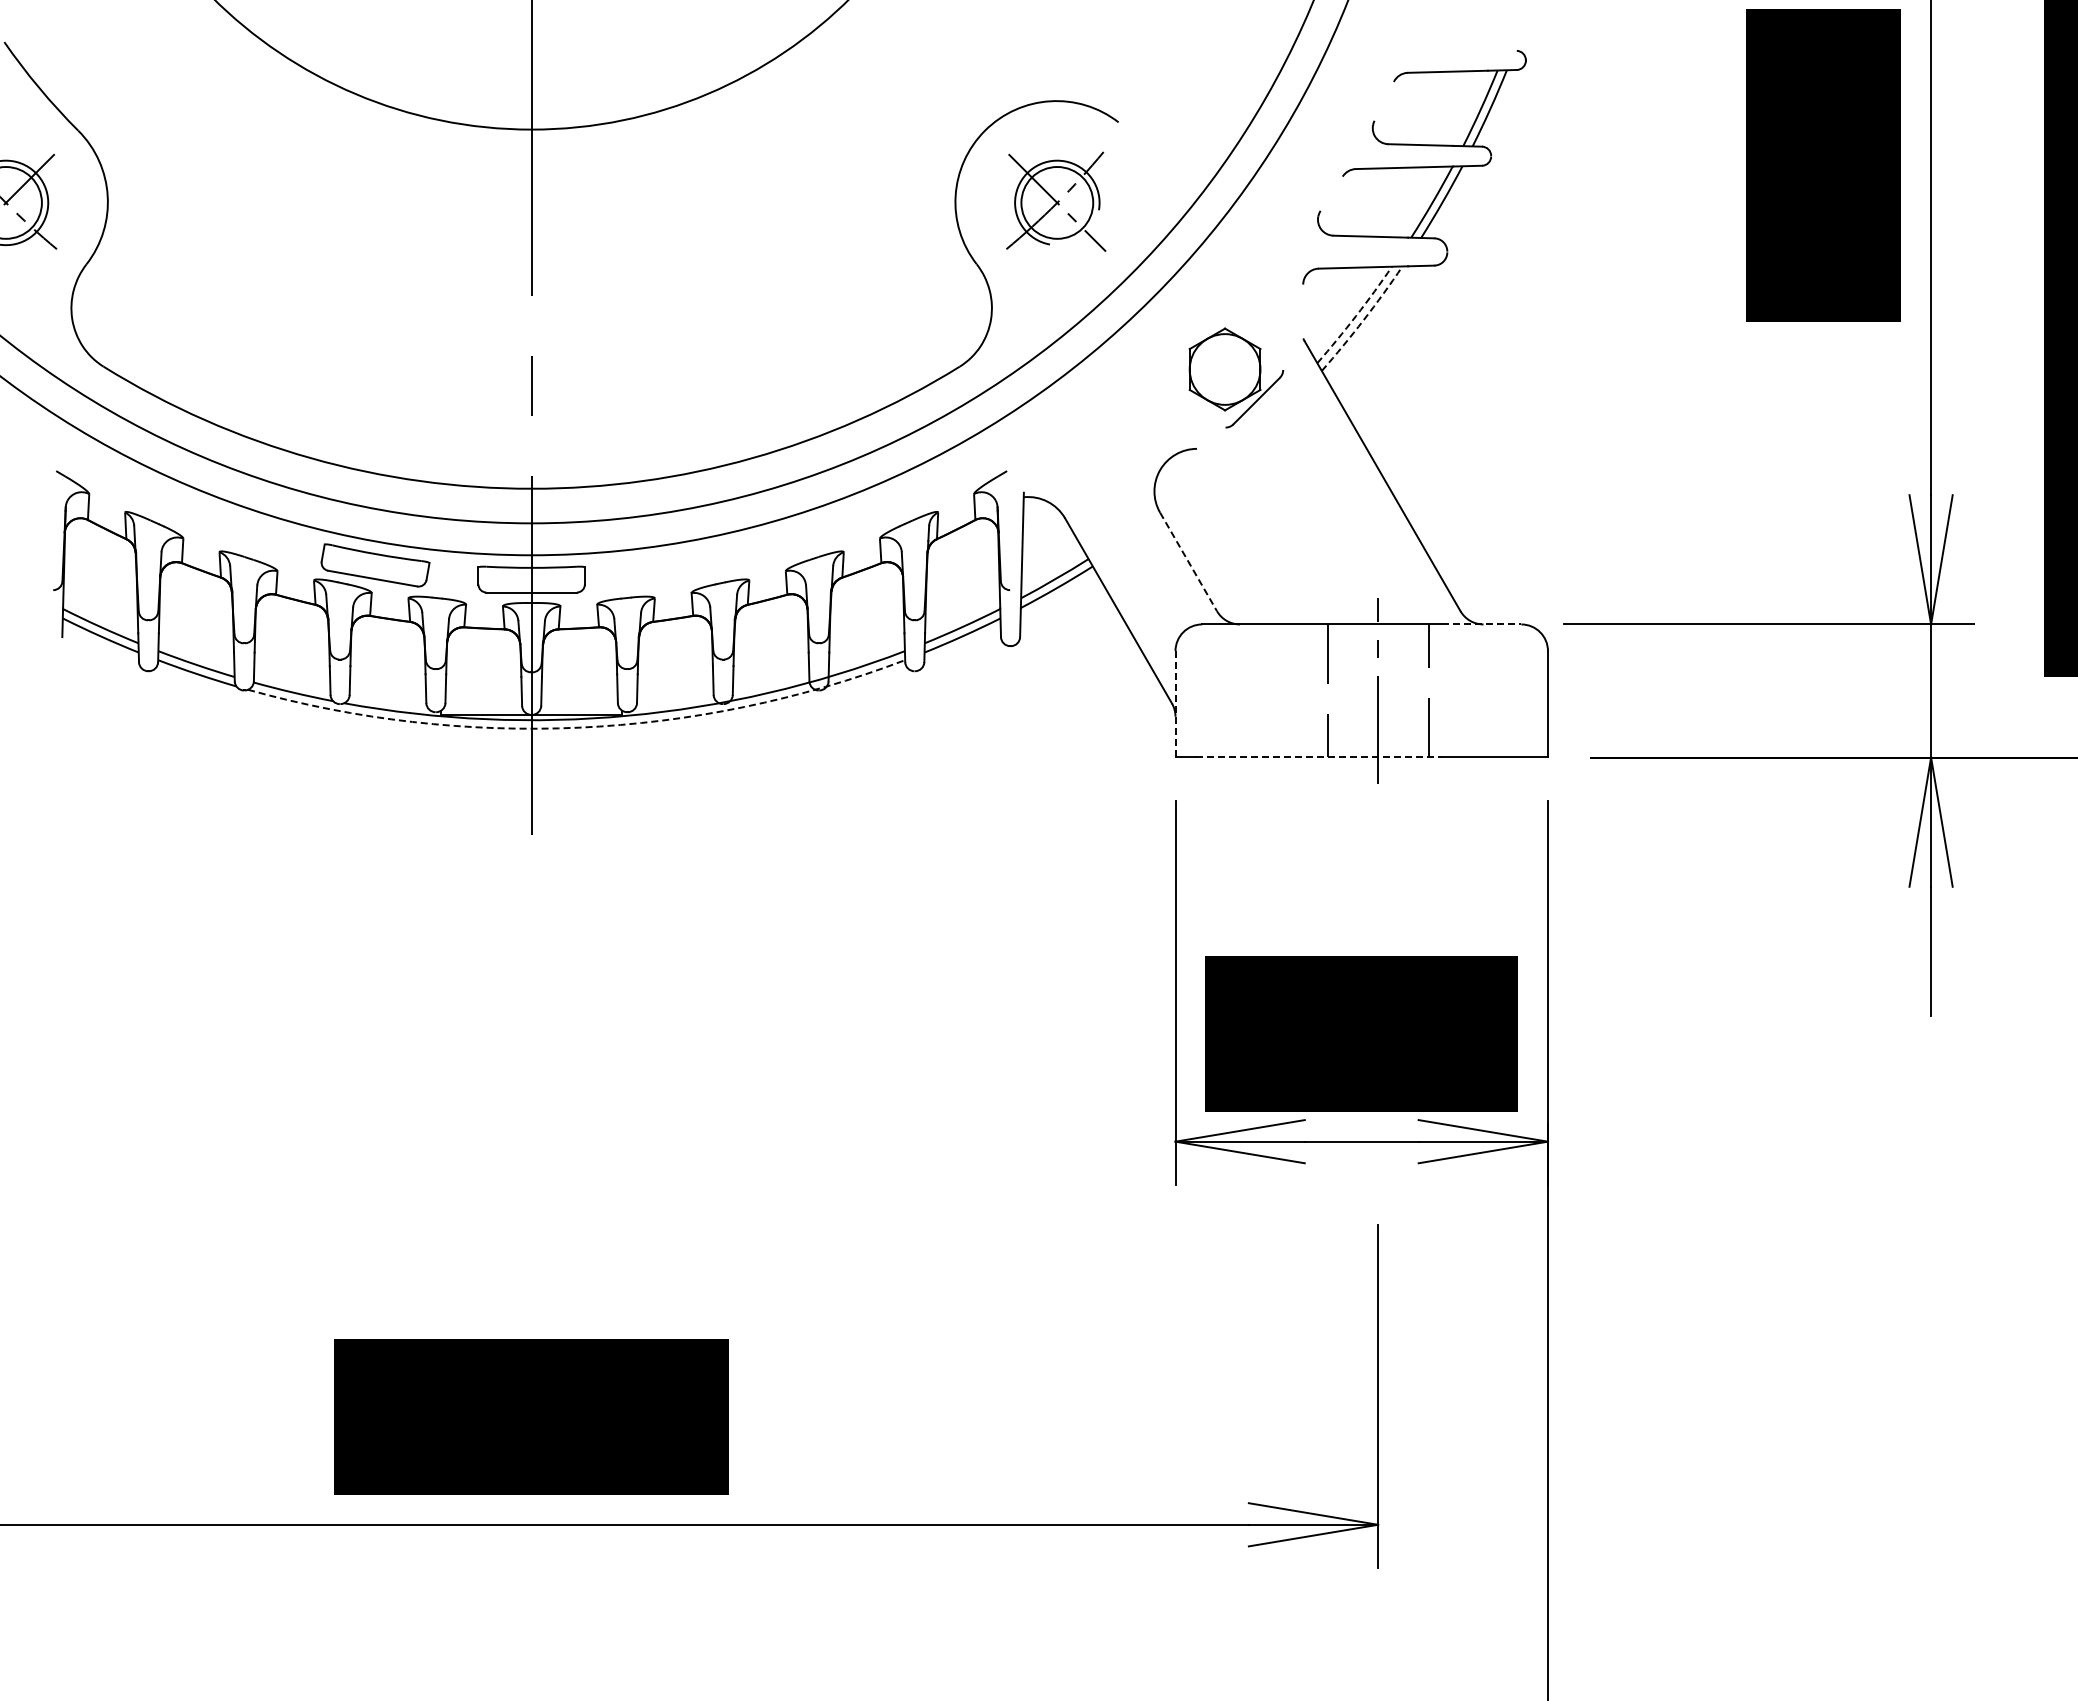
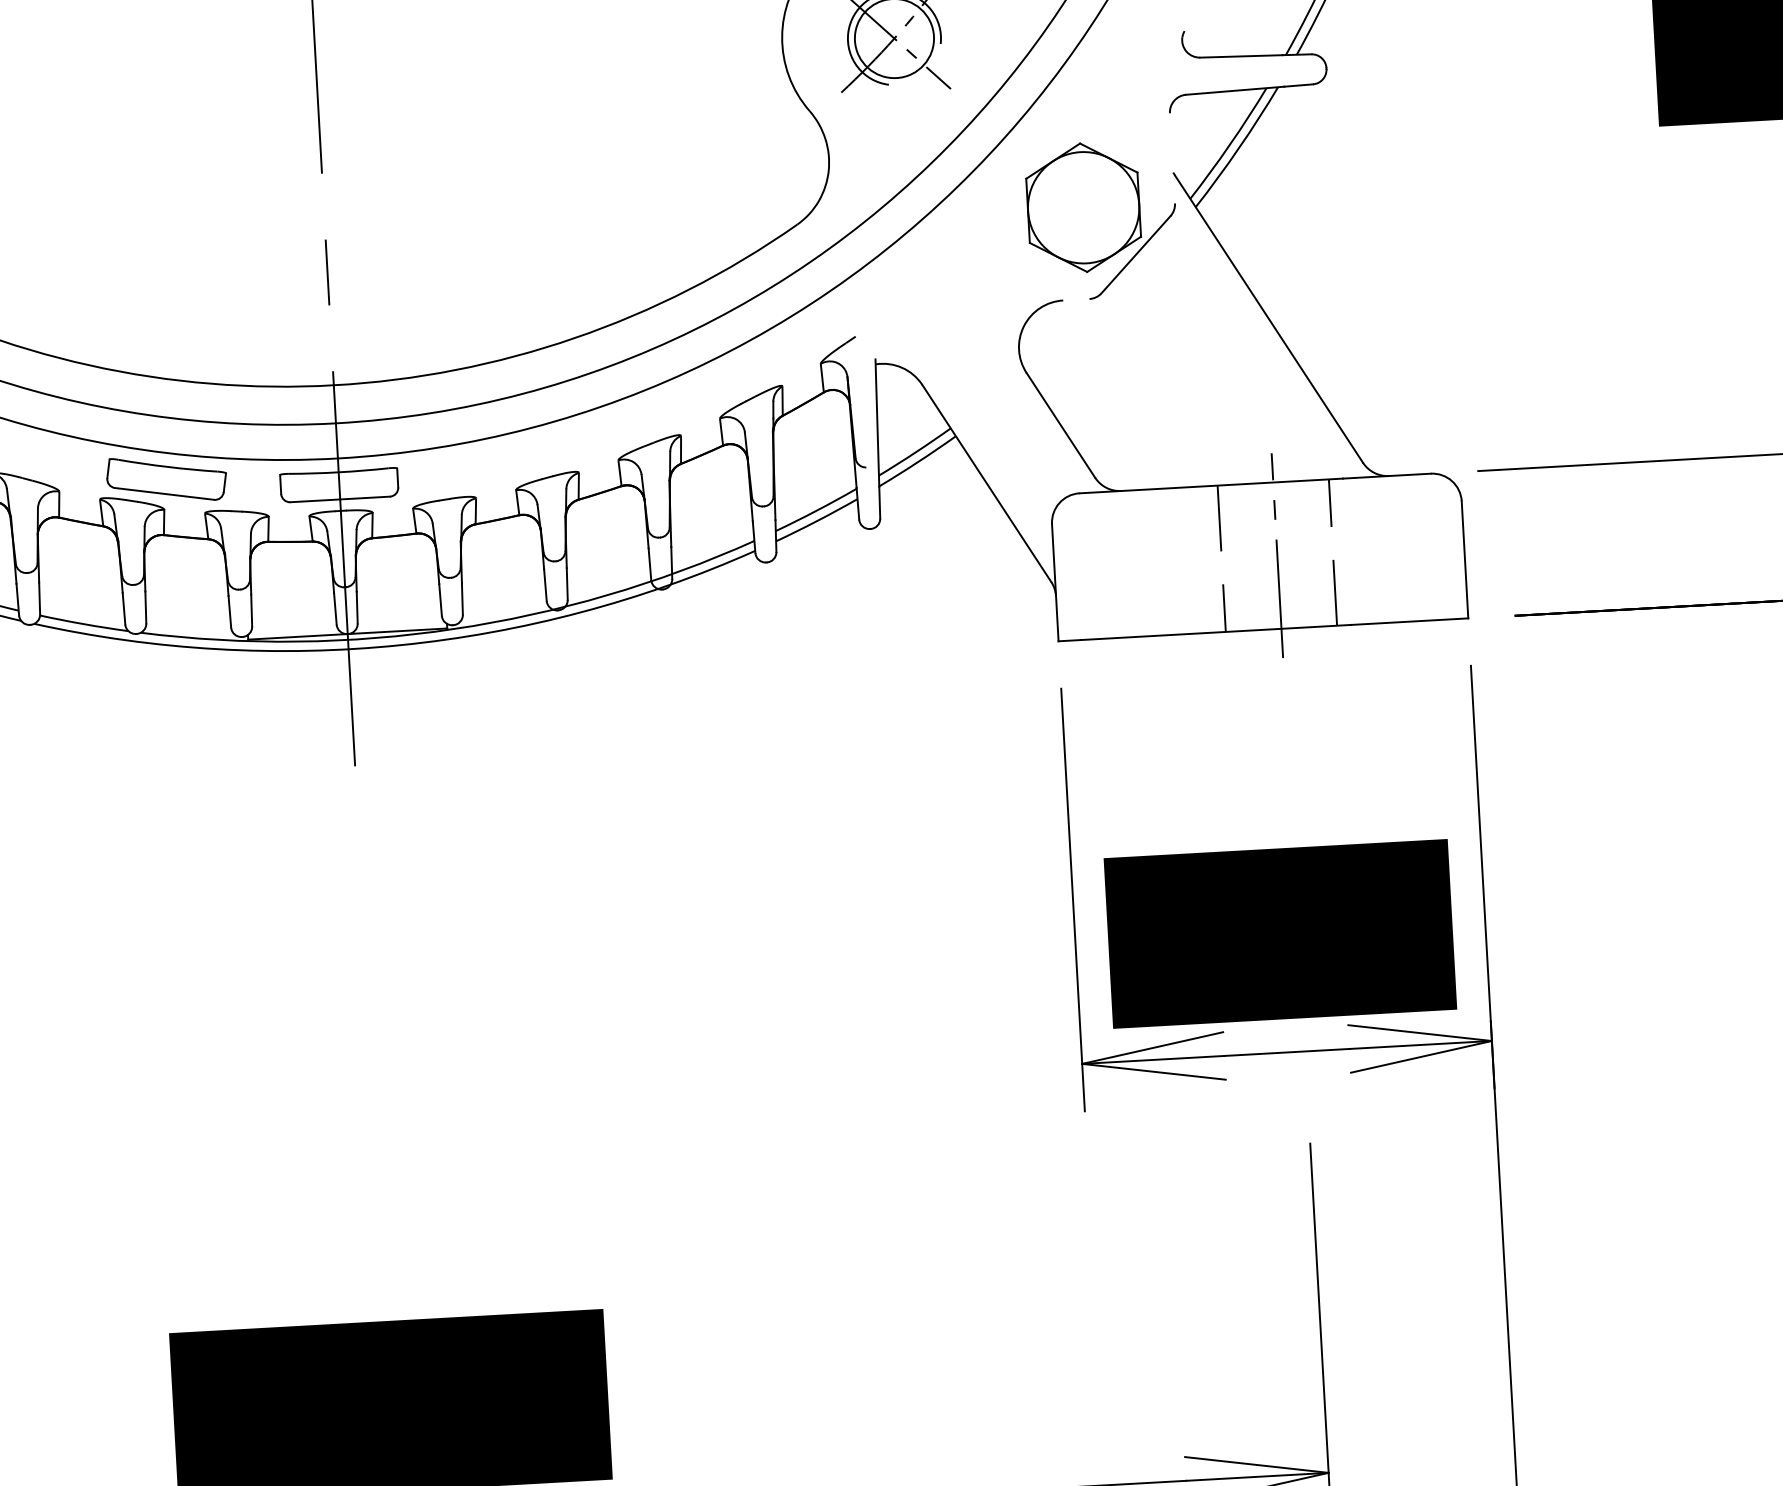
arc: (1356, 316) -> (1230, 145), dashed -> solid
arc: (1363, 319) -> (1238, 147), dashed -> solid
part: (1236, 377) -> (1102, 219), size x1.43
line: (1188, 561) -> (1060, 424), dashed -> solid
line: (1481, 624) -> (1386, 476), dashed -> solid
line: (1175, 703) -> (1055, 581), dashed -> solid
arc: (579, 727) -> (401, 644), dashed -> solid
line: (1318, 757) -> (1215, 632), dashed -> solid

